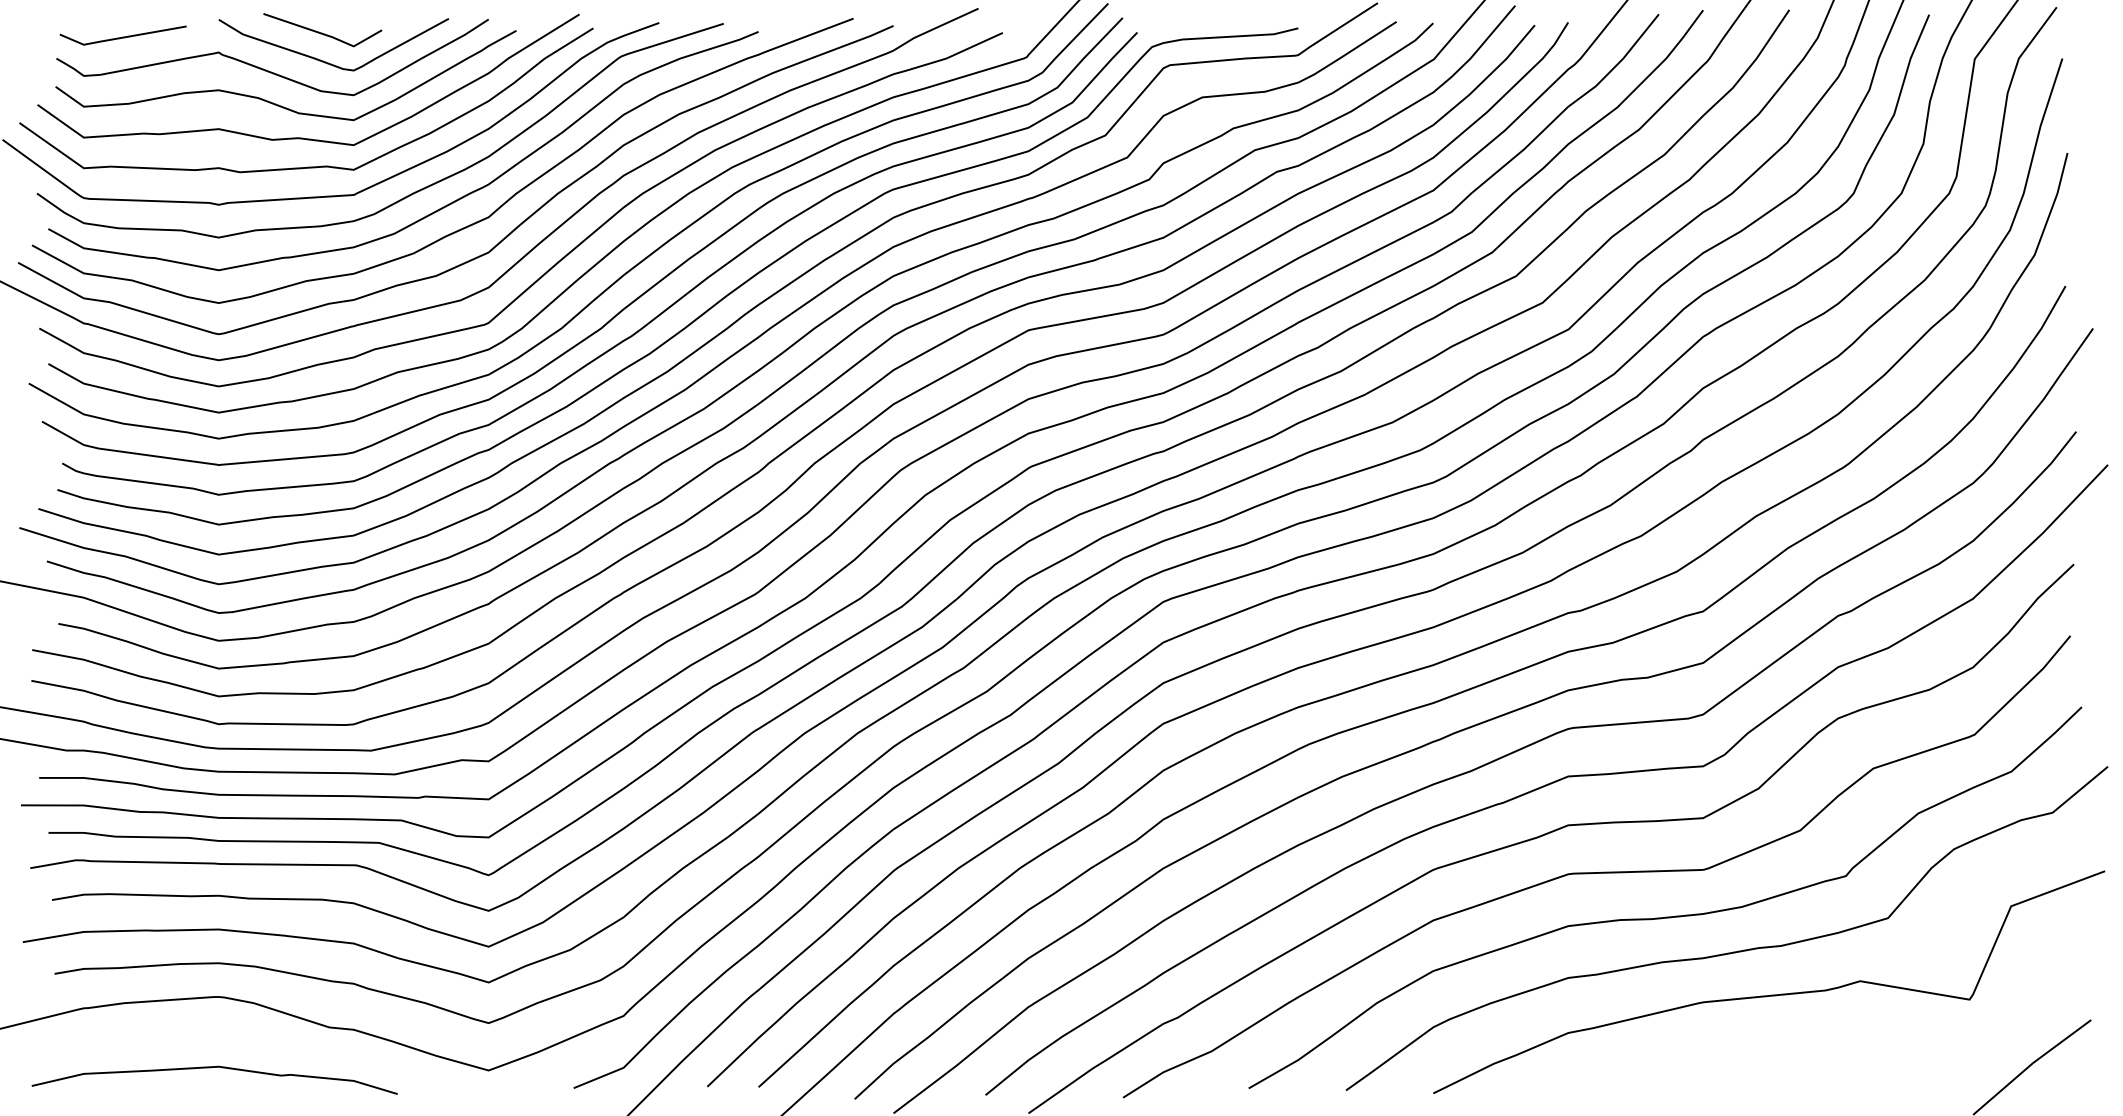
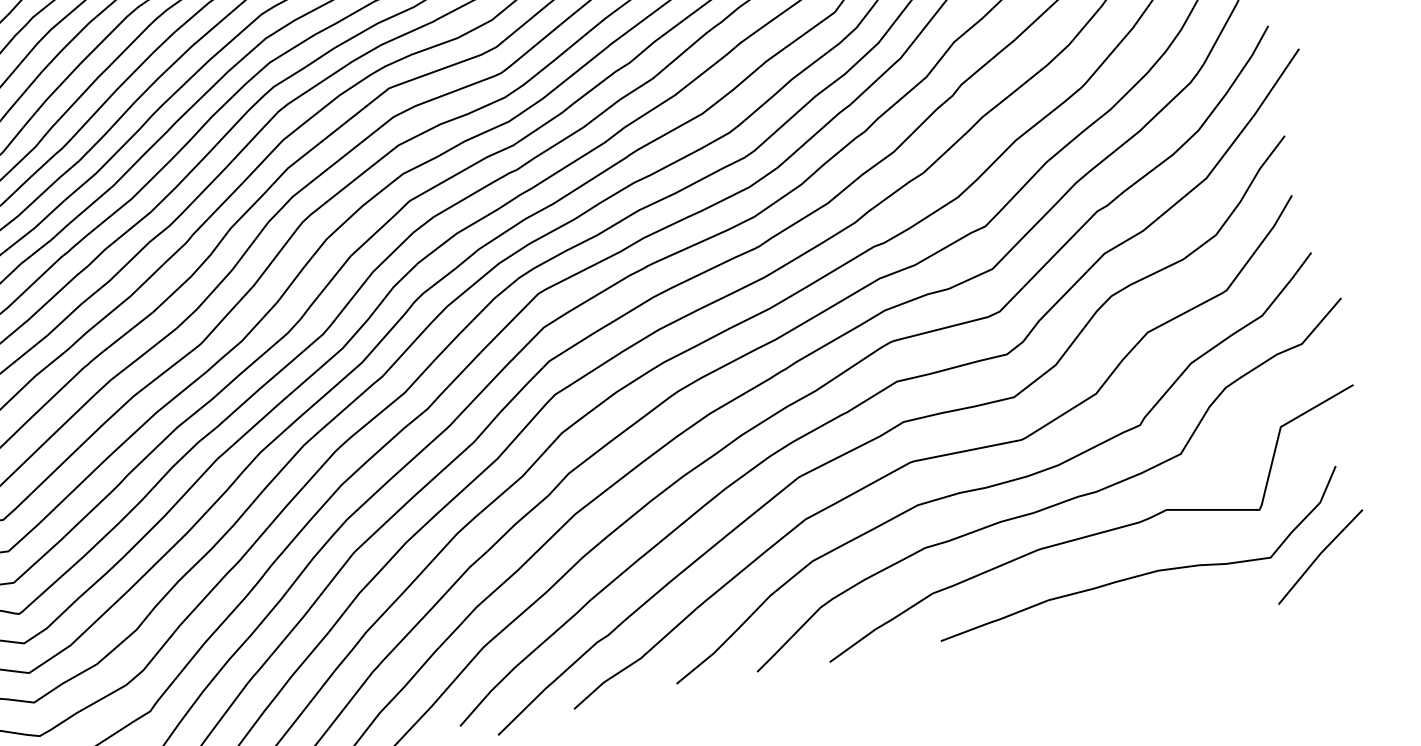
curve: (1820, 1051) -> (1143, 573), added

